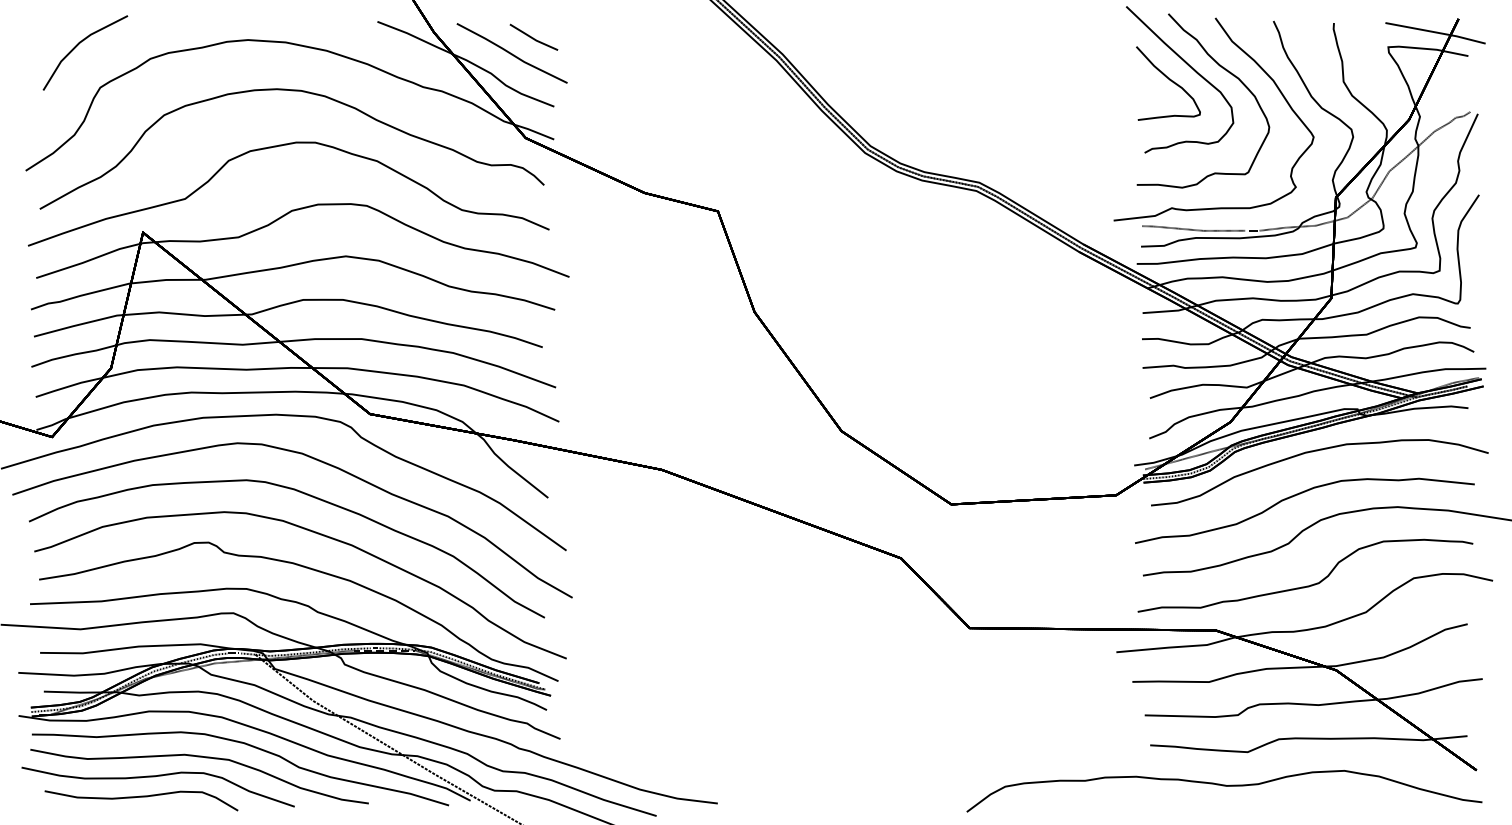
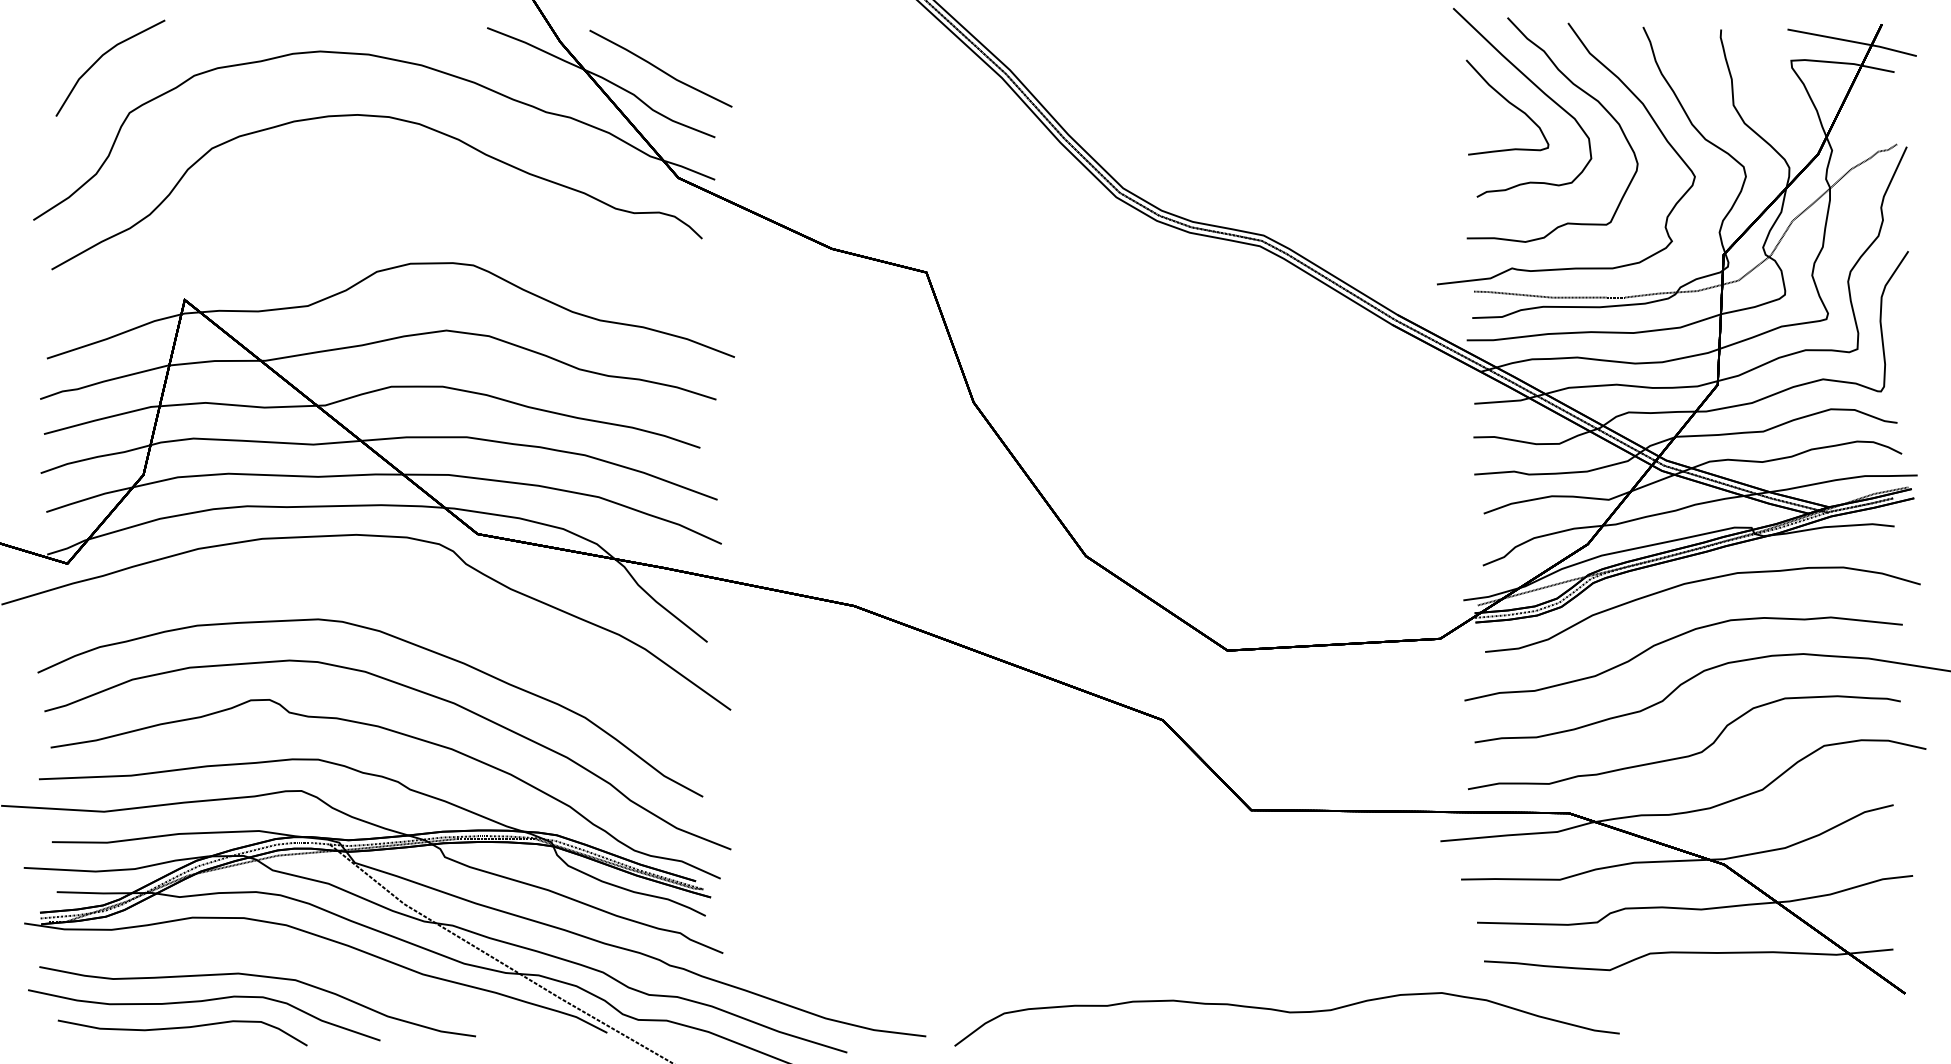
part: (533, 36) -> (688, 46), removed
part: (281, 146) -> (363, 188), removed
curve: (318, 461) -> (411, 595), removed
curve: (249, 746) -> (322, 962), removed
curve: (1224, 786) -> (1287, 1013), moved

